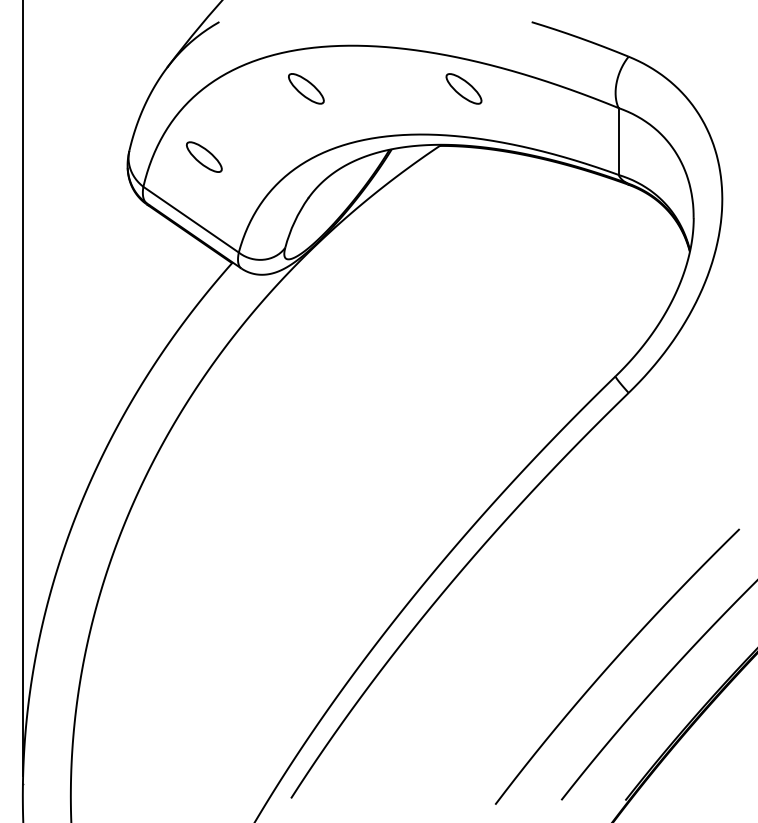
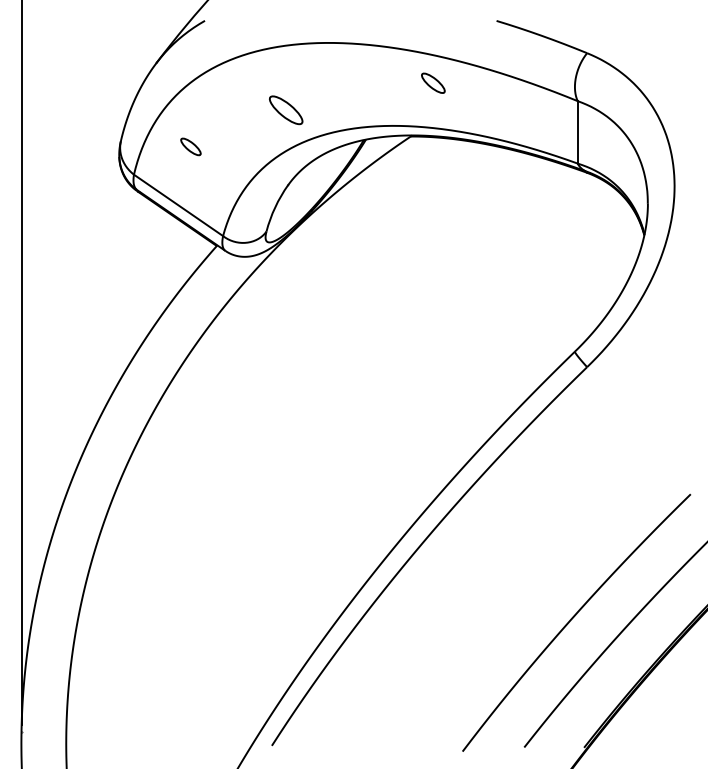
part: (306, 88) -> (286, 109), moved
part: (463, 88) -> (432, 82), size x0.7
part: (204, 156) -> (191, 146), size x0.6

